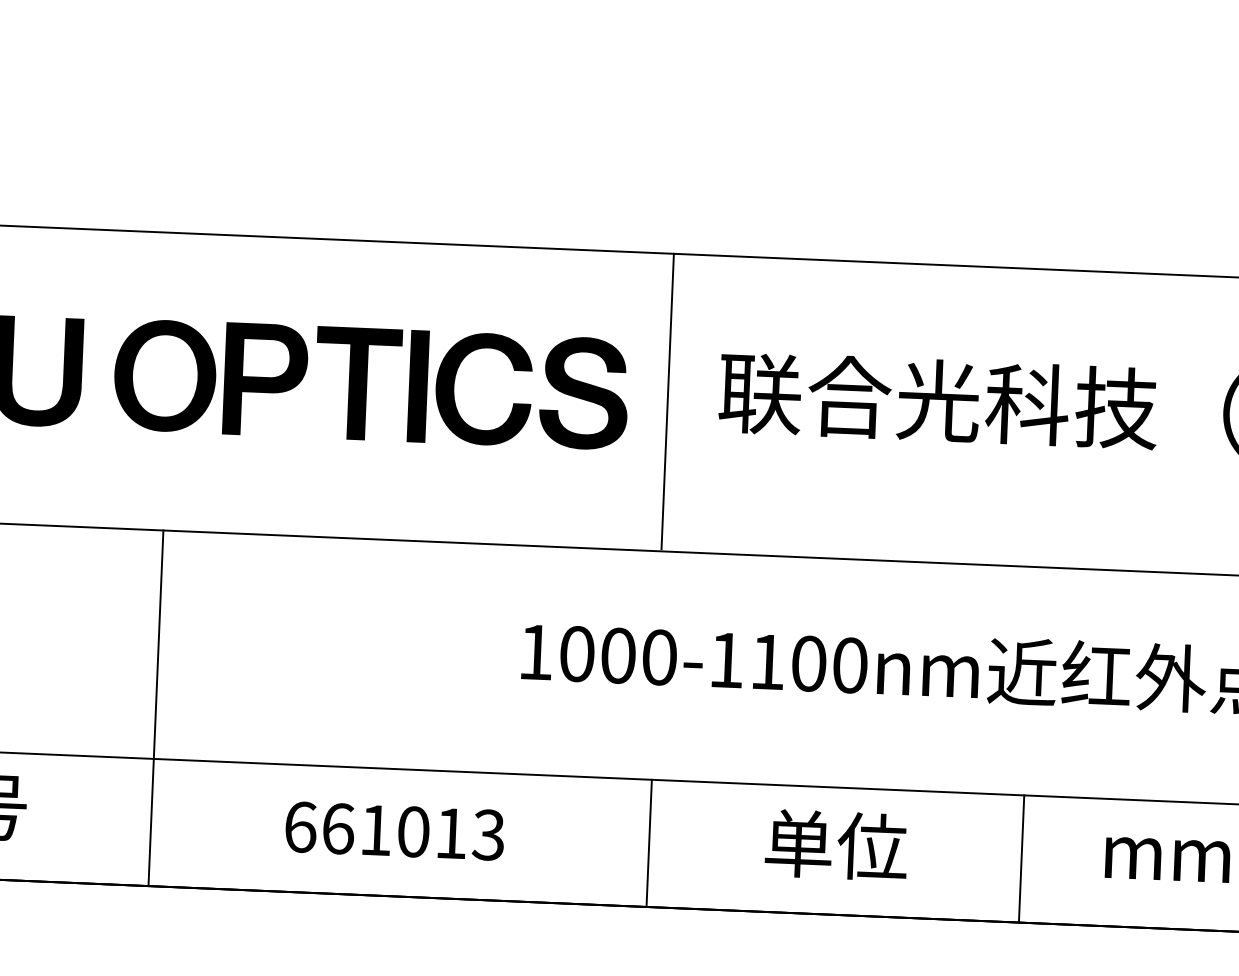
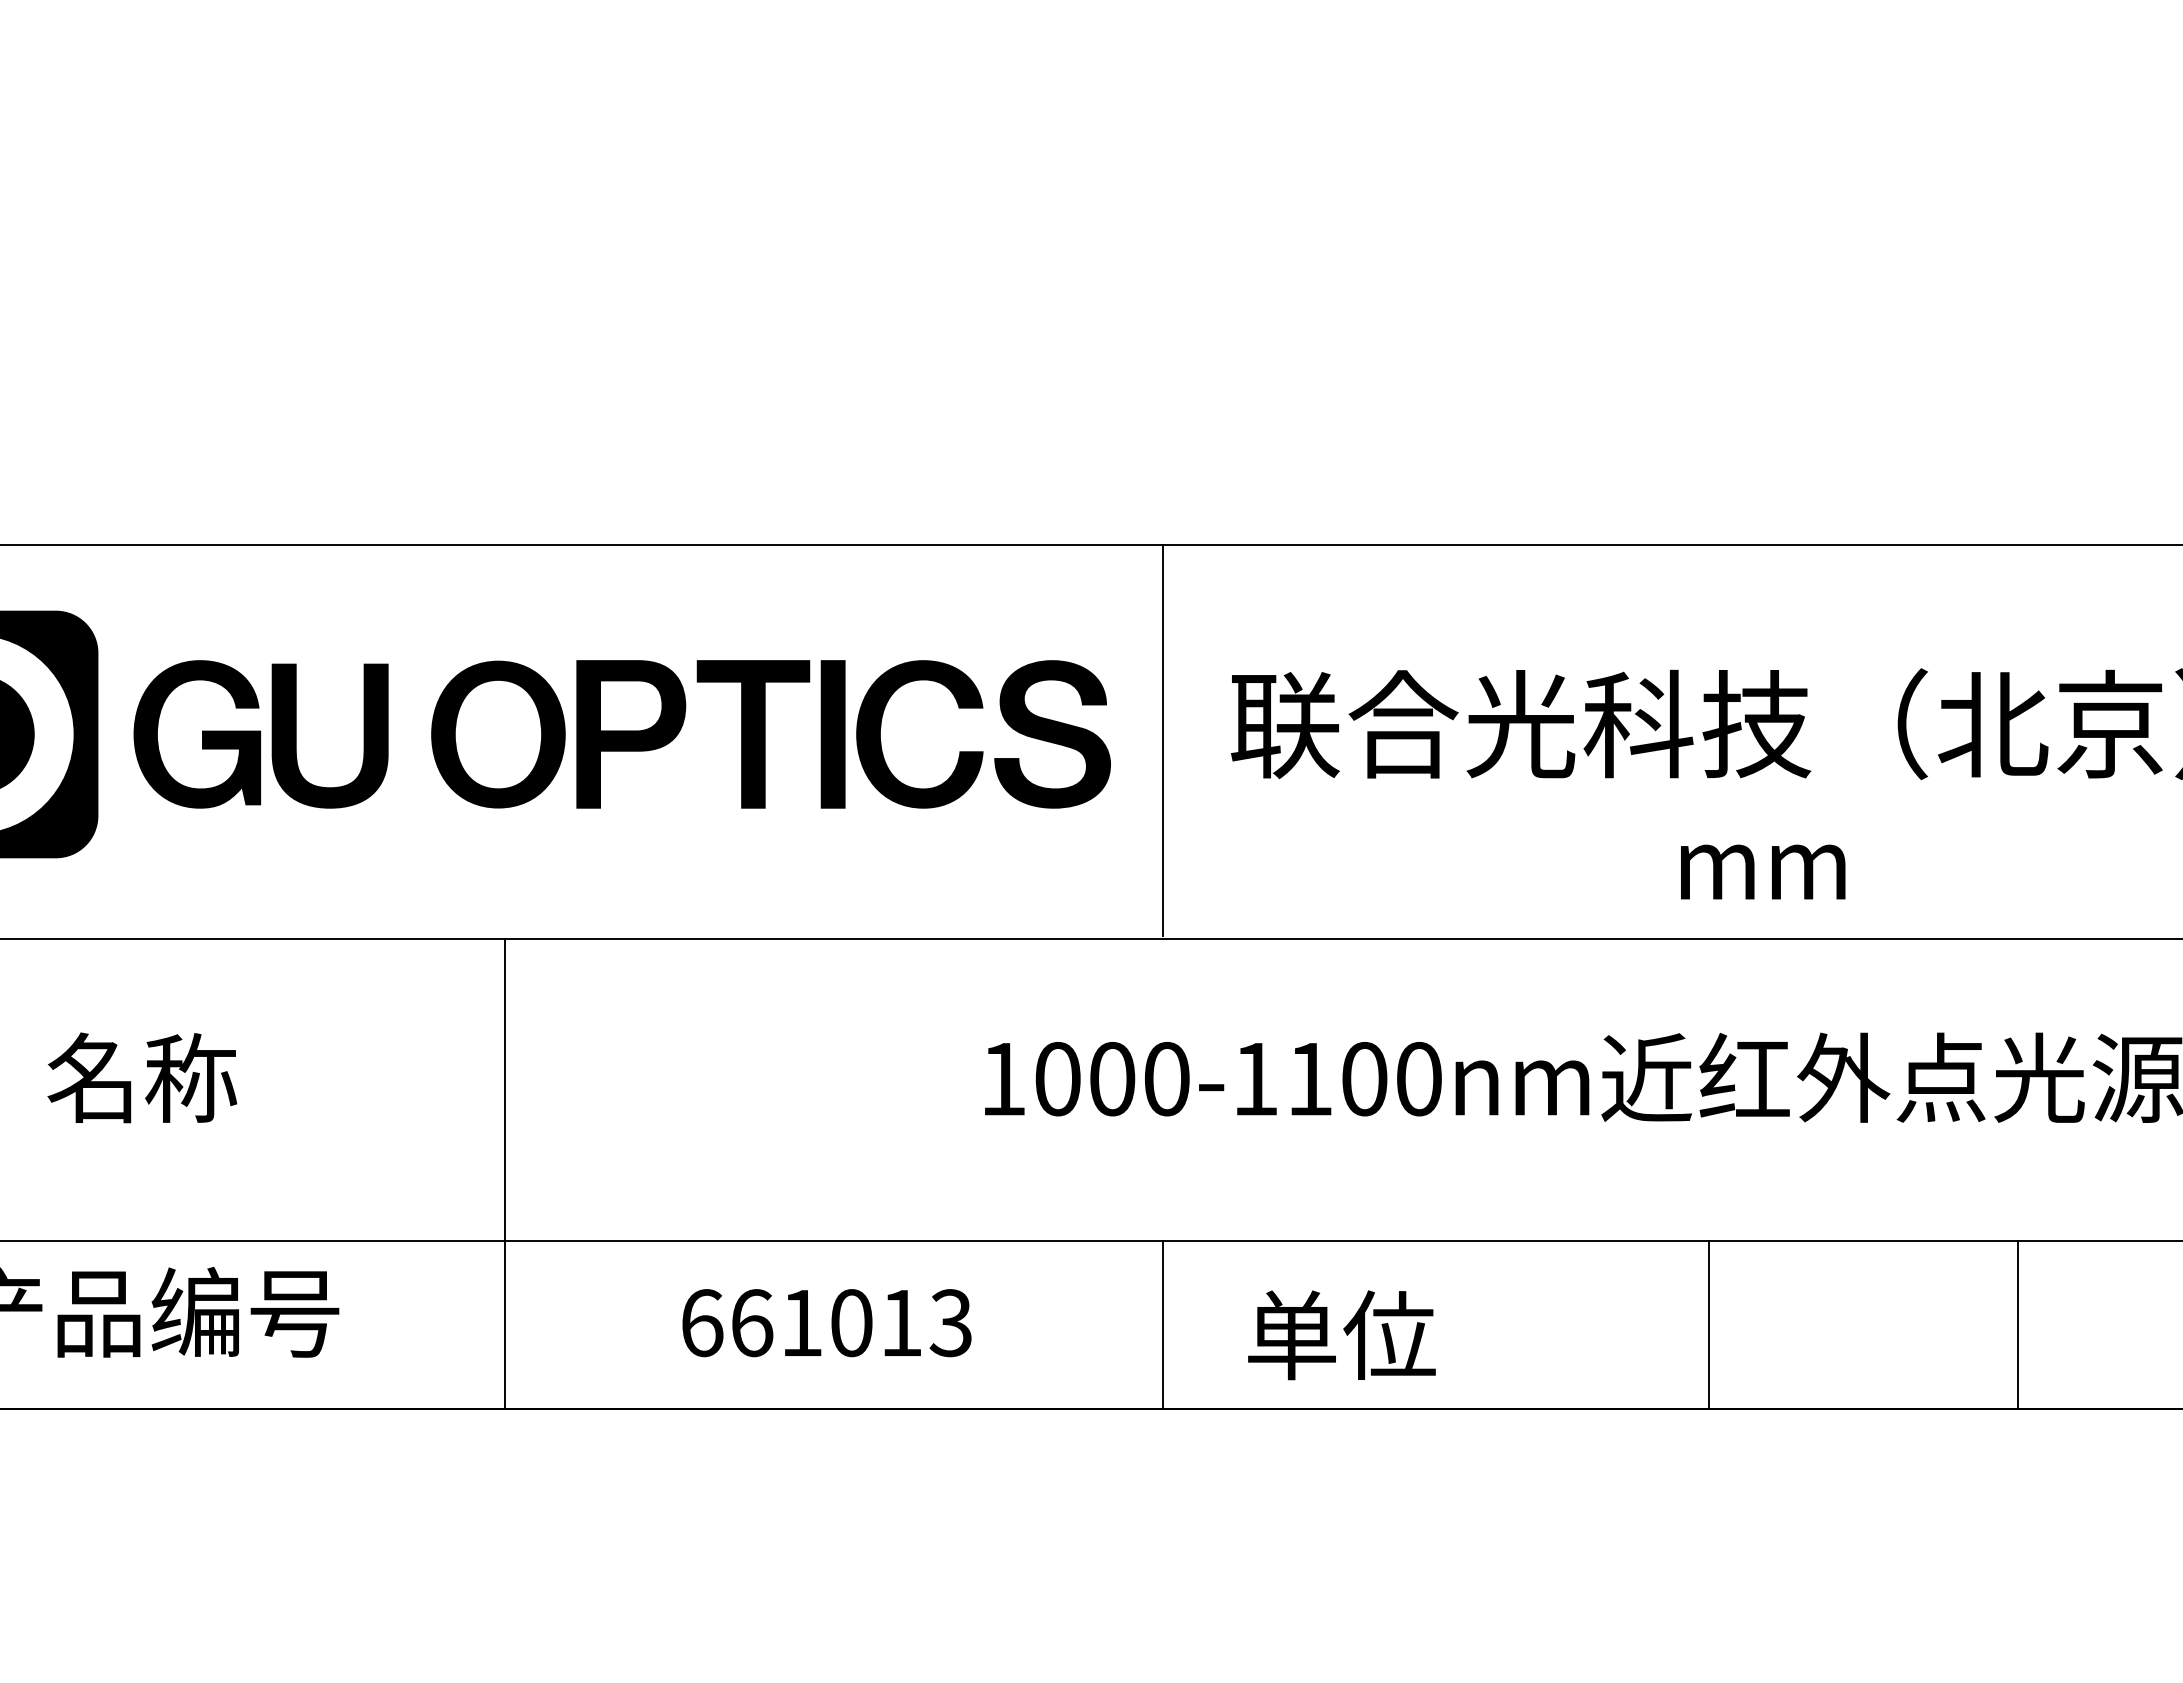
text: (836, 845) -> (1341, 1335), moved
line: (1021, 859) -> (1709, 1325), moved
text: (1168, 859) -> (1763, 871), moved

